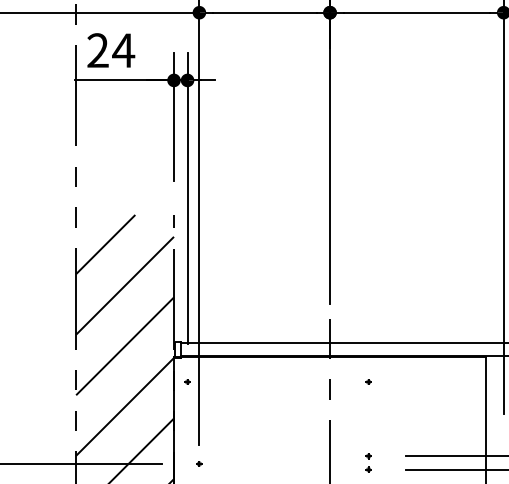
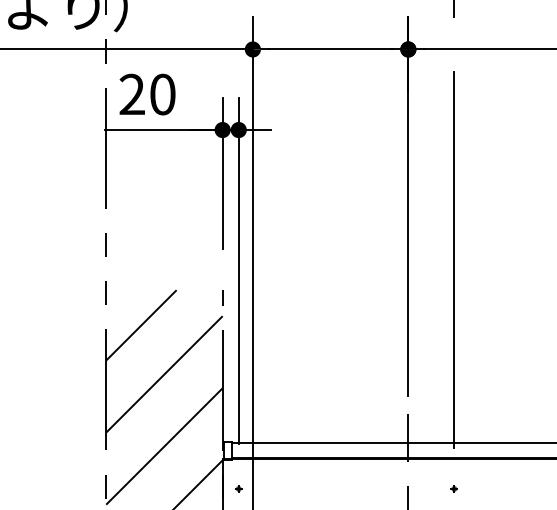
text: (123, 50) -> (162, 94), 24 -> 20
line: (368, 189) -> (454, 259), added

